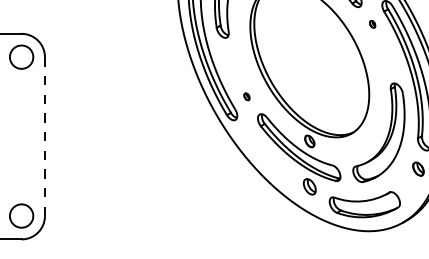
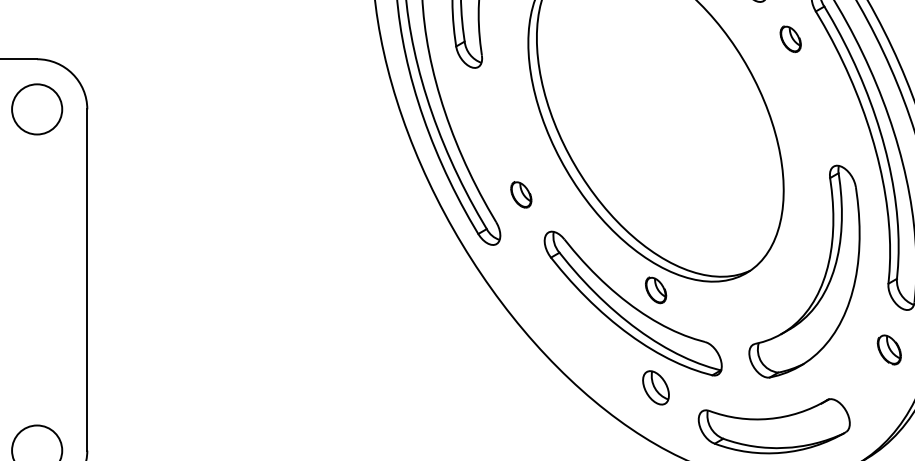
part: (372, 24) -> (790, 39), size x1.67
part: (246, 96) -> (520, 193), size x1.67
line: (44, 136) -> (86, 279), dashed -> solid

